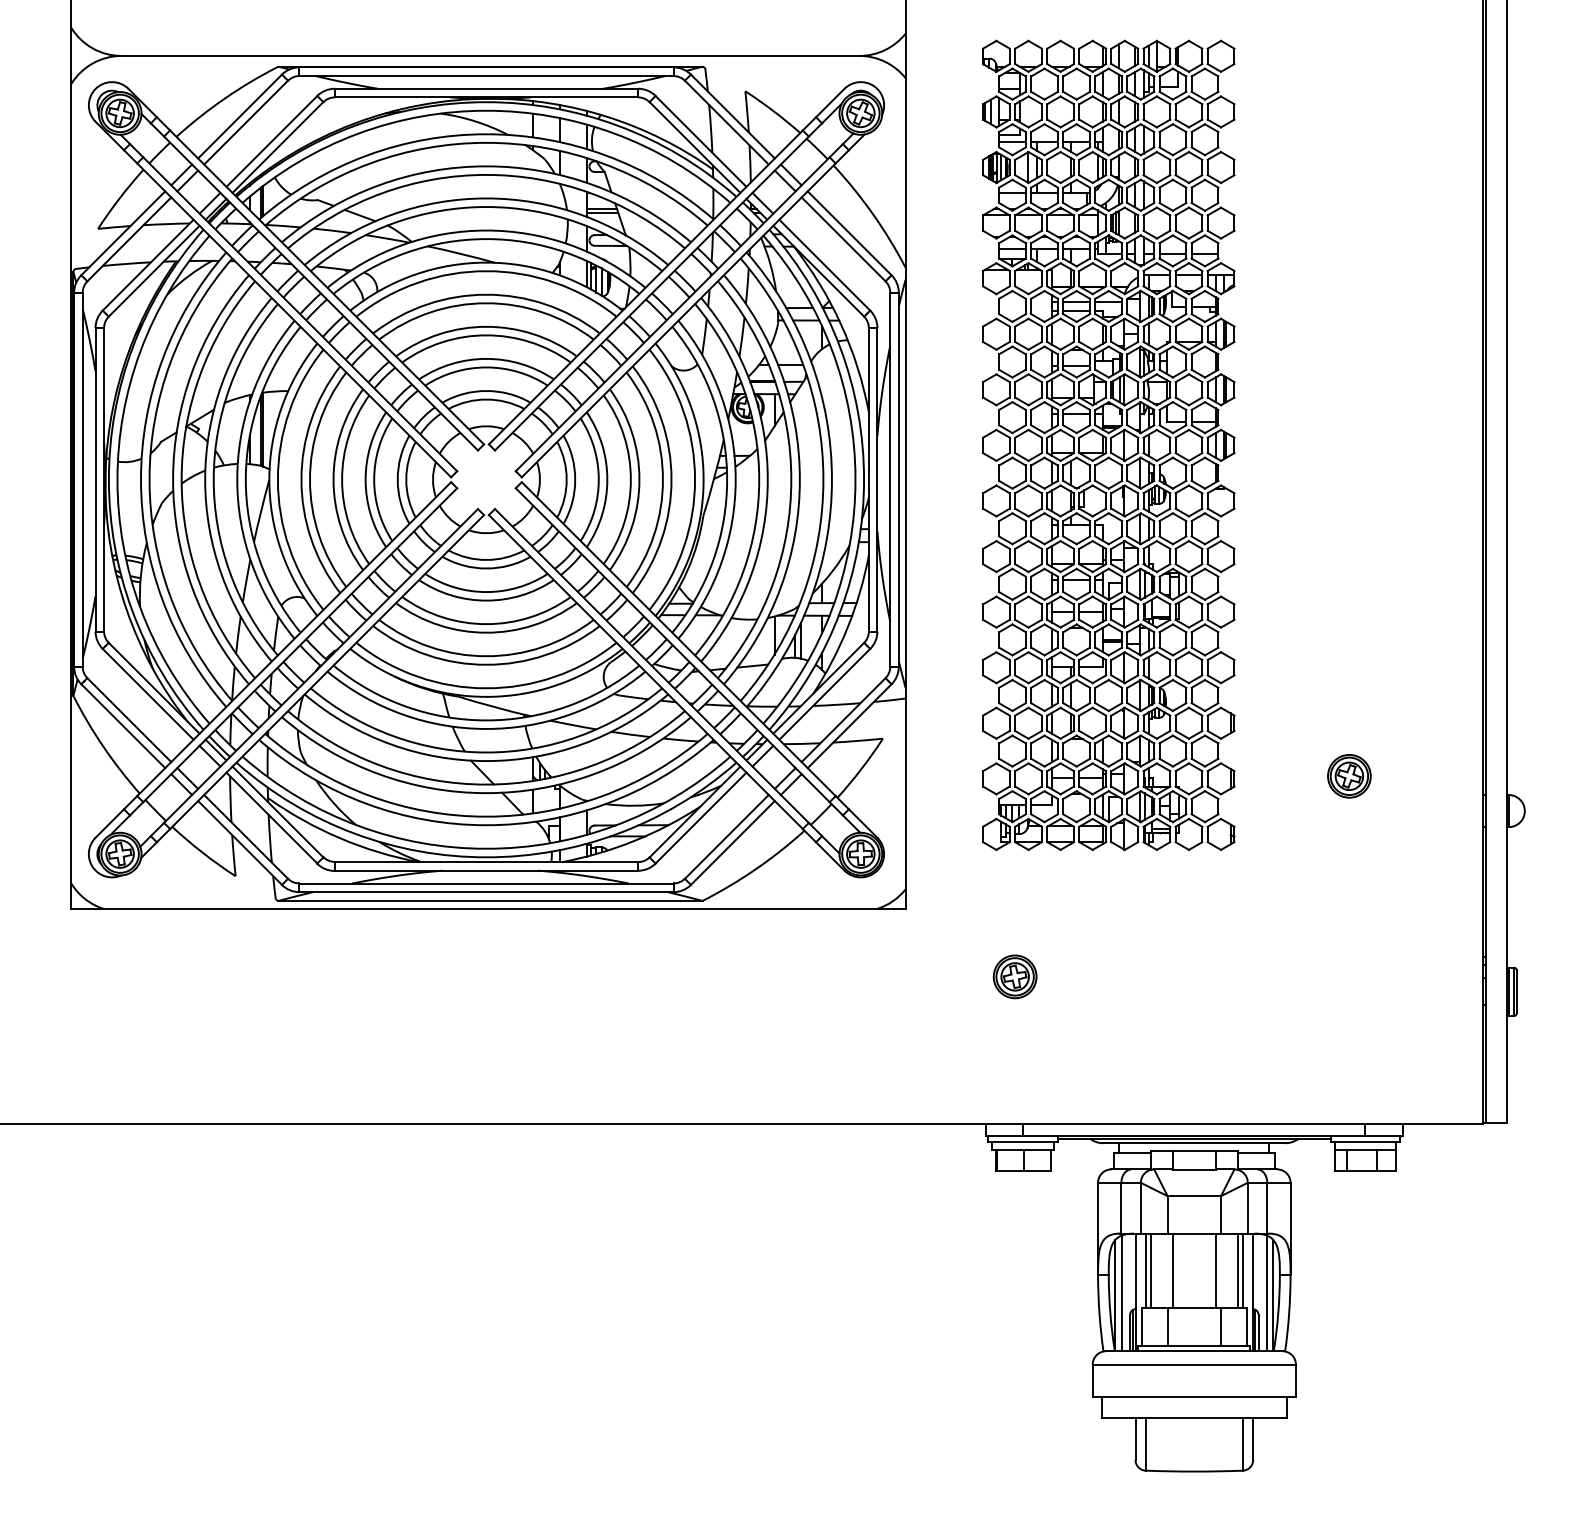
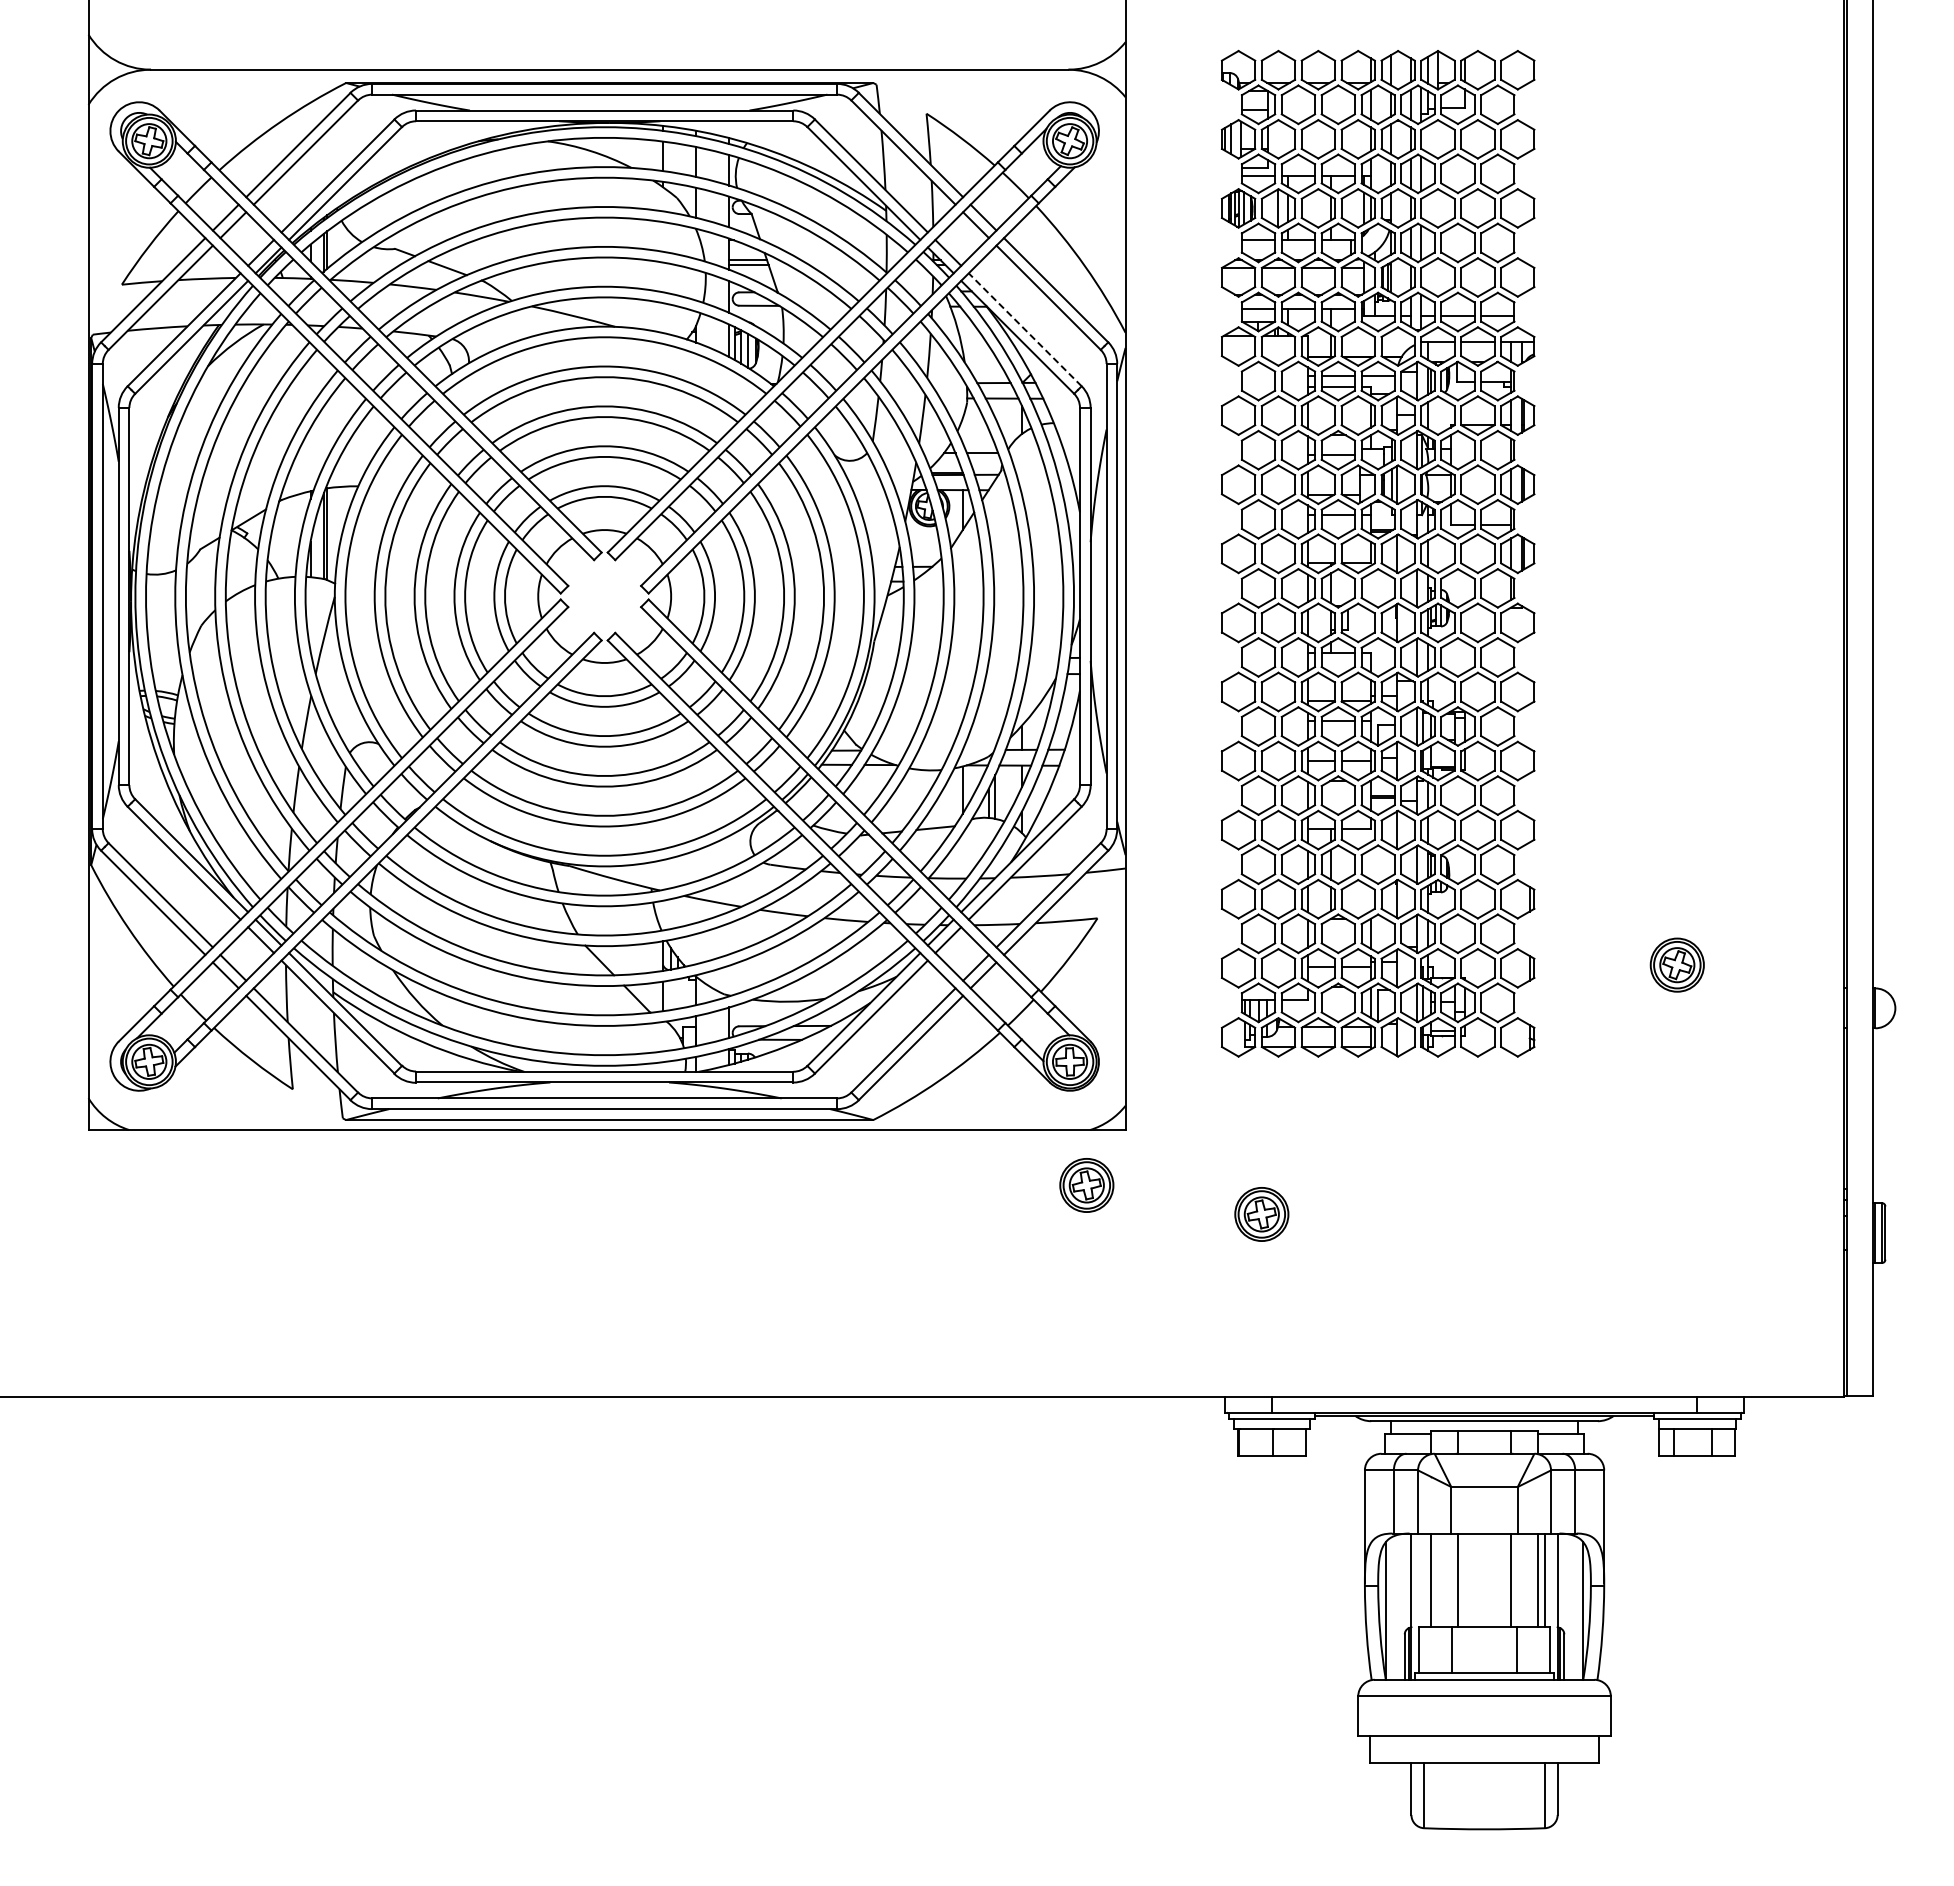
line: (825, 264) -> (1025, 329), solid -> dashed
part: (874, 953) -> (1086, 1185), added
line: (1146, 1270) -> (1424, 1579), removed
line: (1121, 1293) -> (1394, 1607), removed
line: (1266, 1293) -> (1574, 1607), removed

